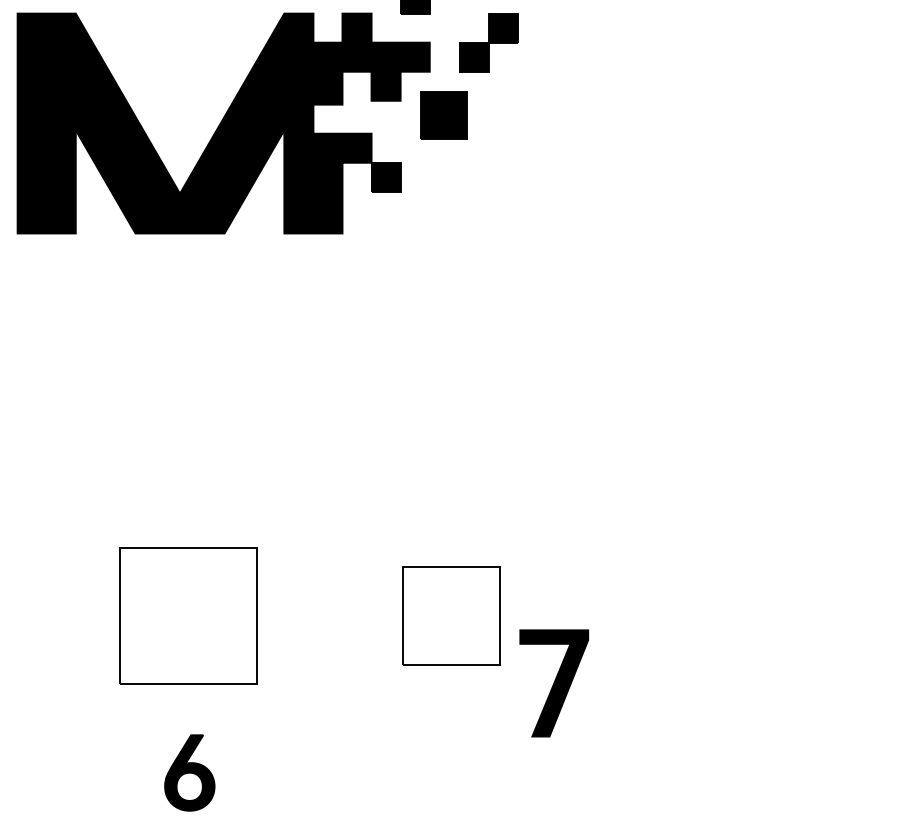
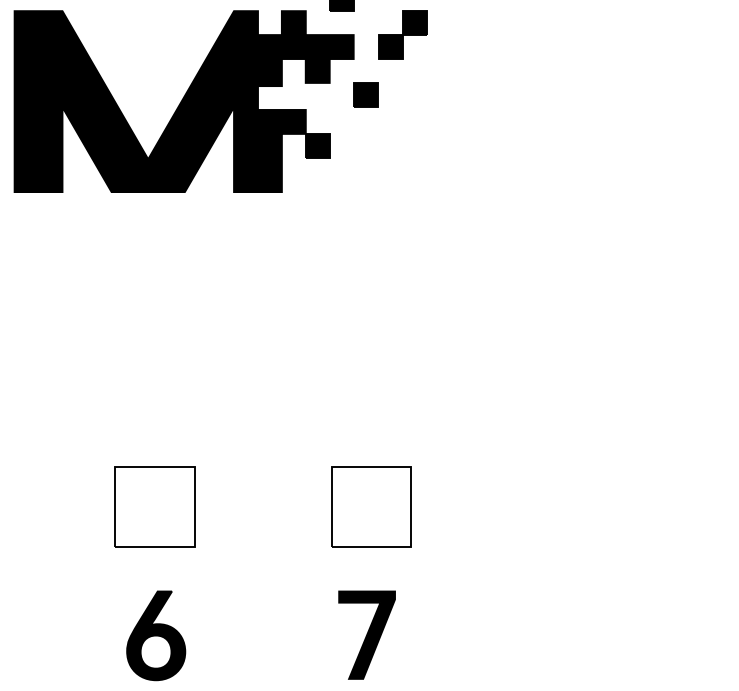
part: (444, 114) -> (365, 94), size x0.62
part: (187, 615) -> (154, 506), size x0.71
part: (553, 682) -> (366, 634), moved
part: (190, 772) -> (156, 635), size x1.43

